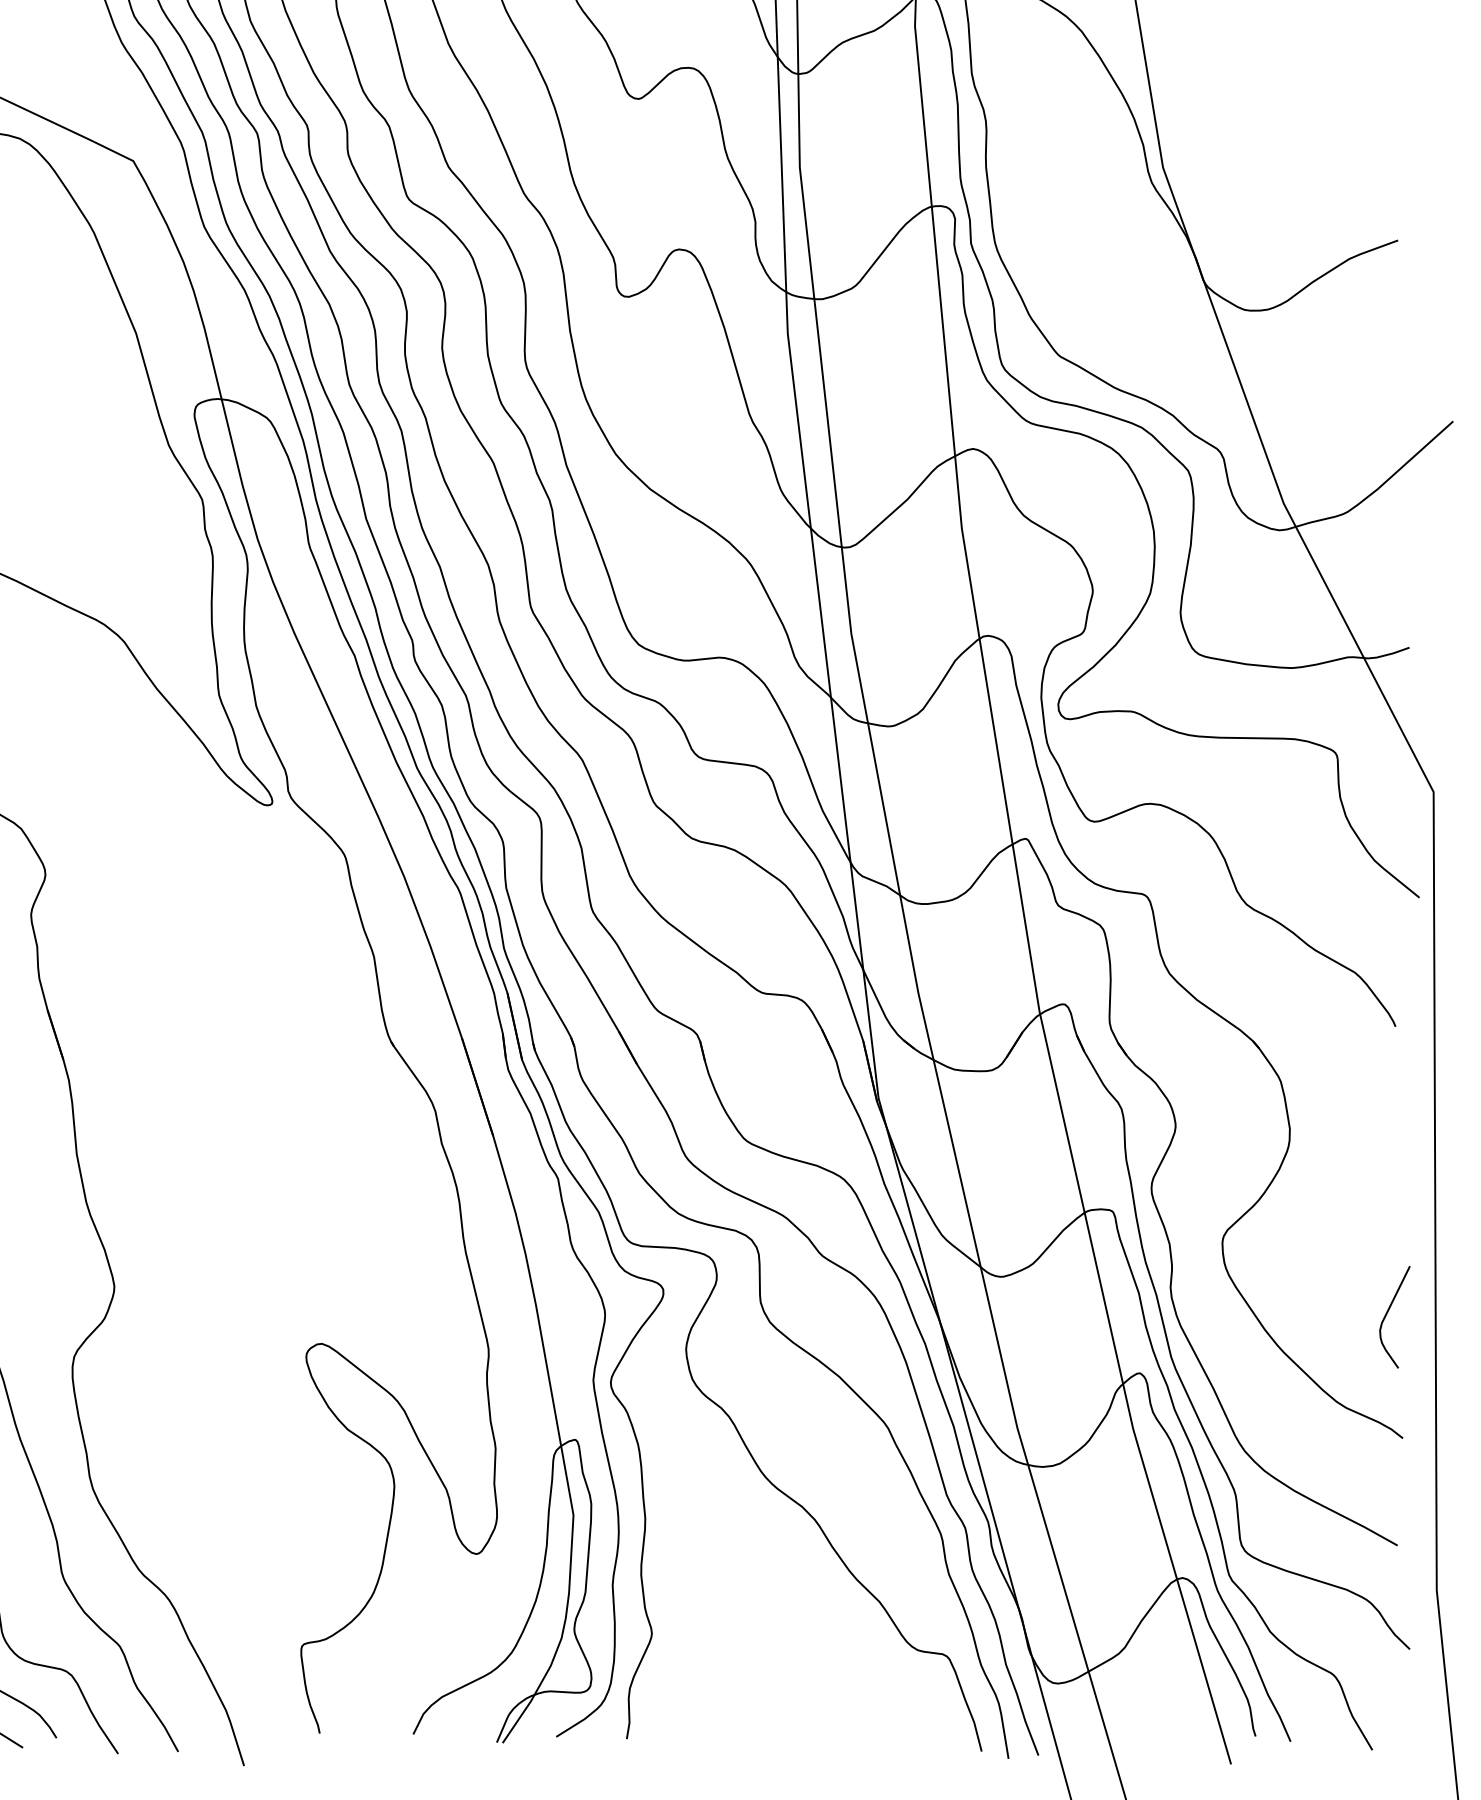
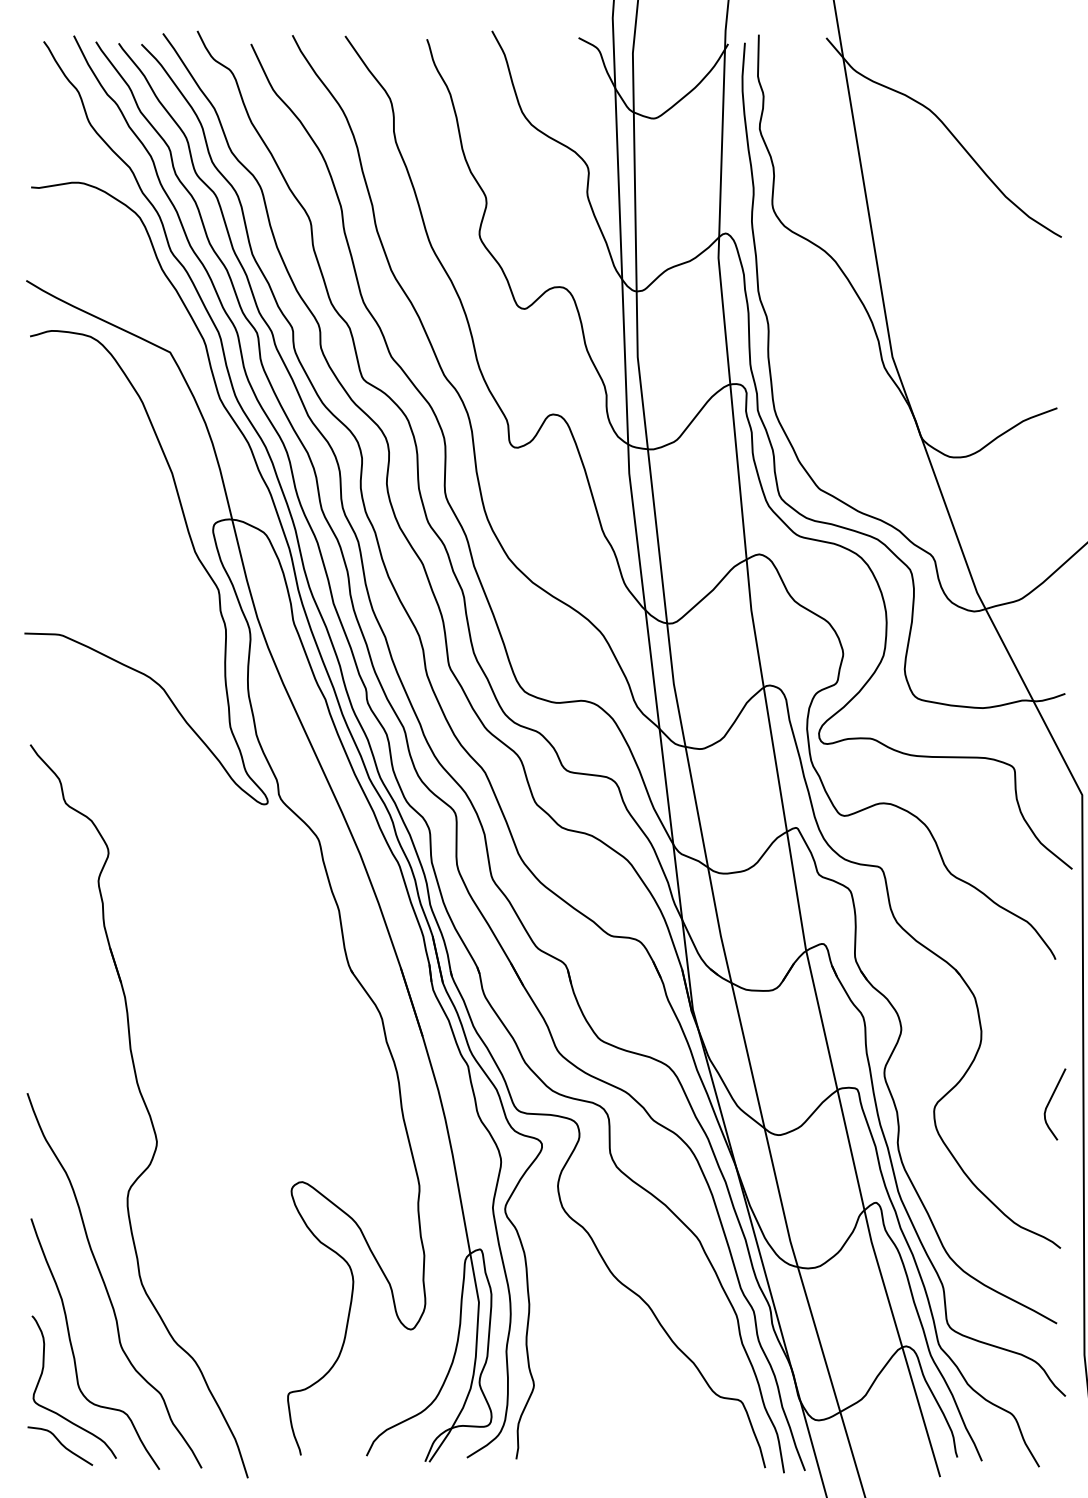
curve: (1388, 1313) -> (1050, 1101), moved

